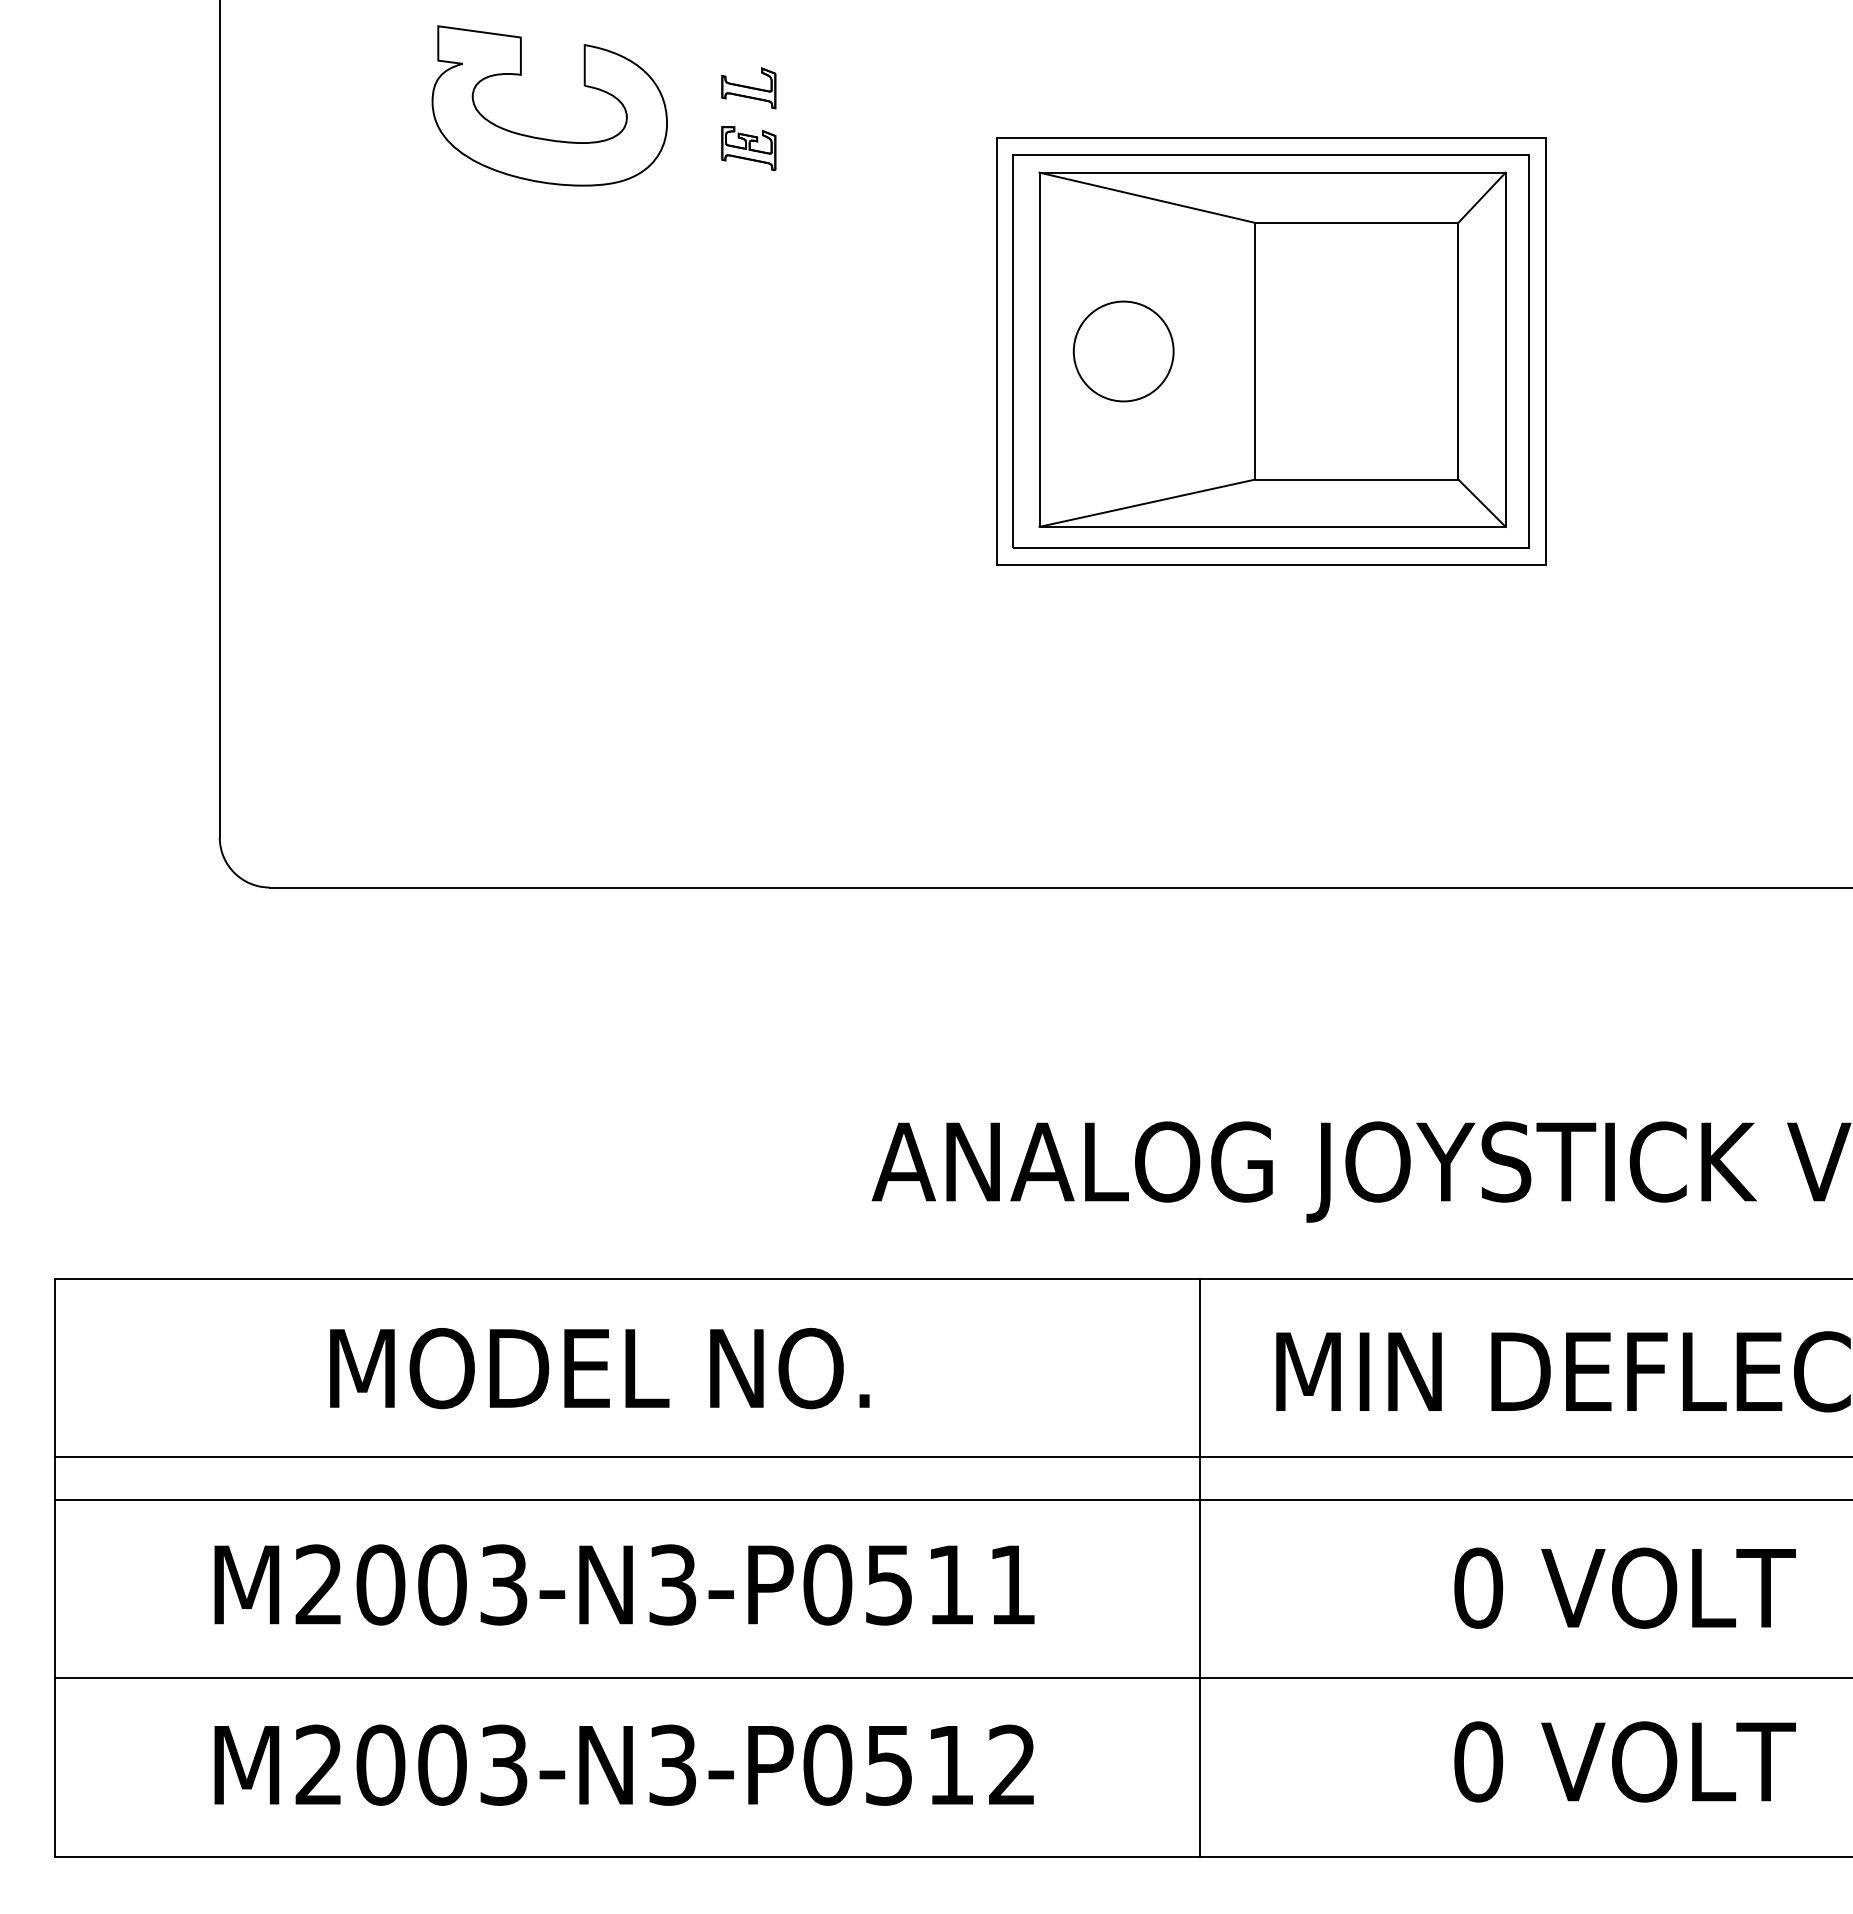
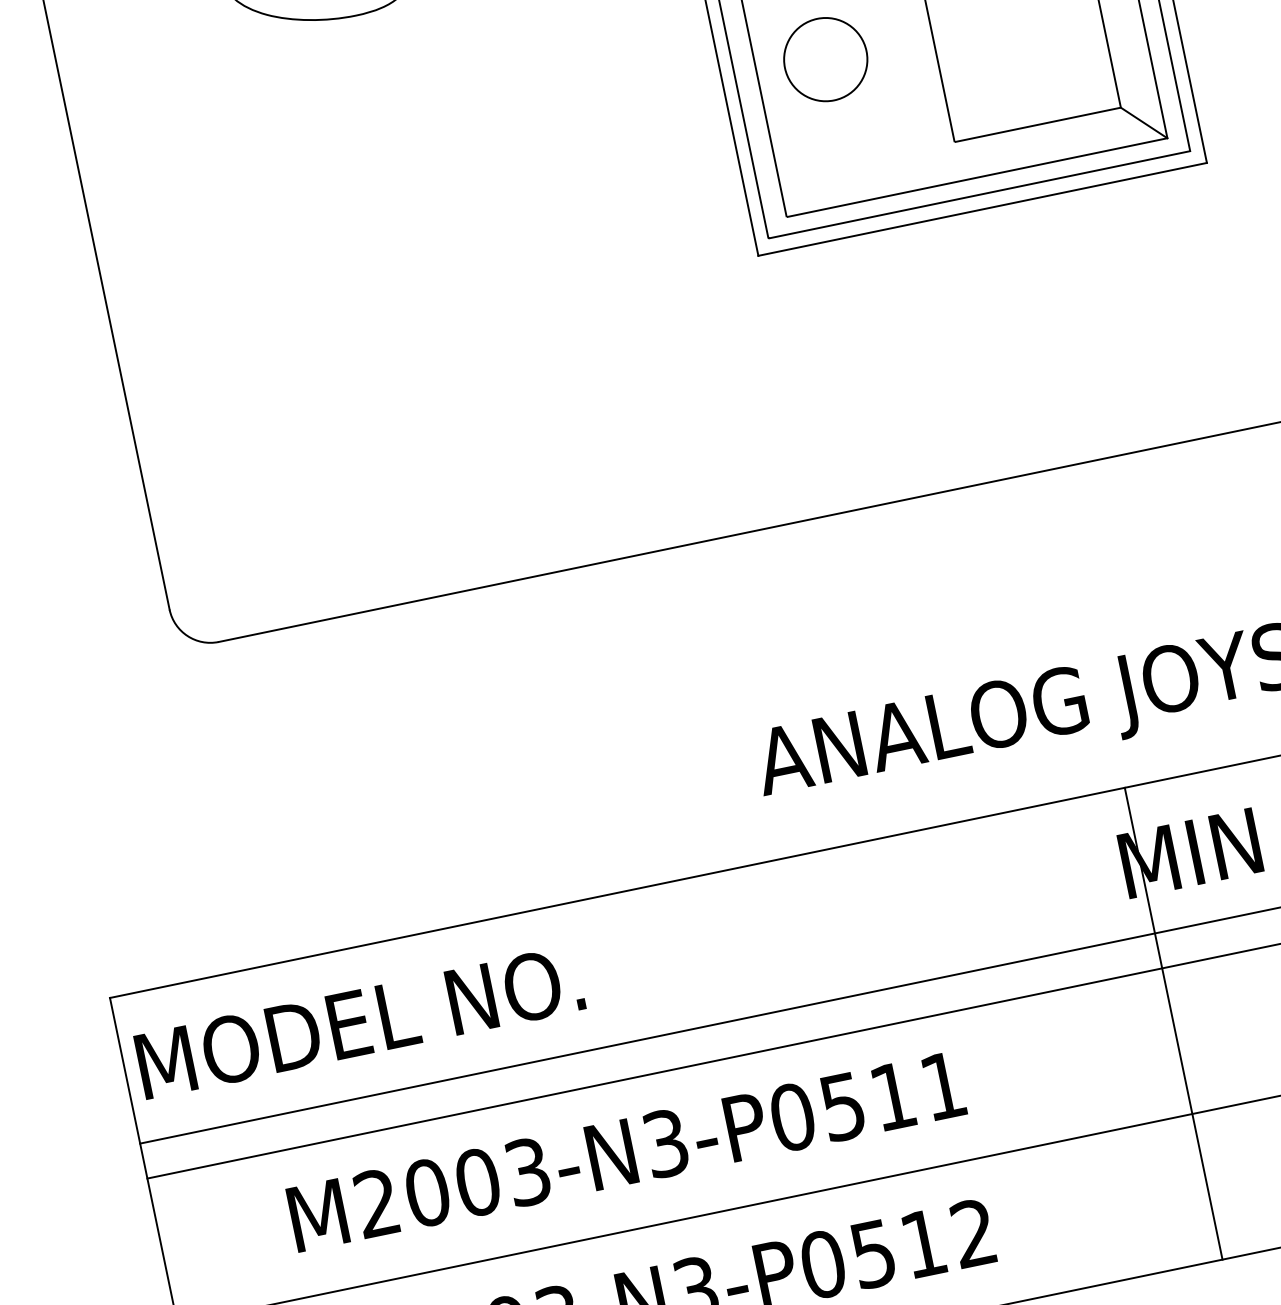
line: (1146, 502) -> (869, 179), removed
text: (599, 1368) -> (359, 1022), moved
line: (1199, 1567) -> (1173, 1023), moved

